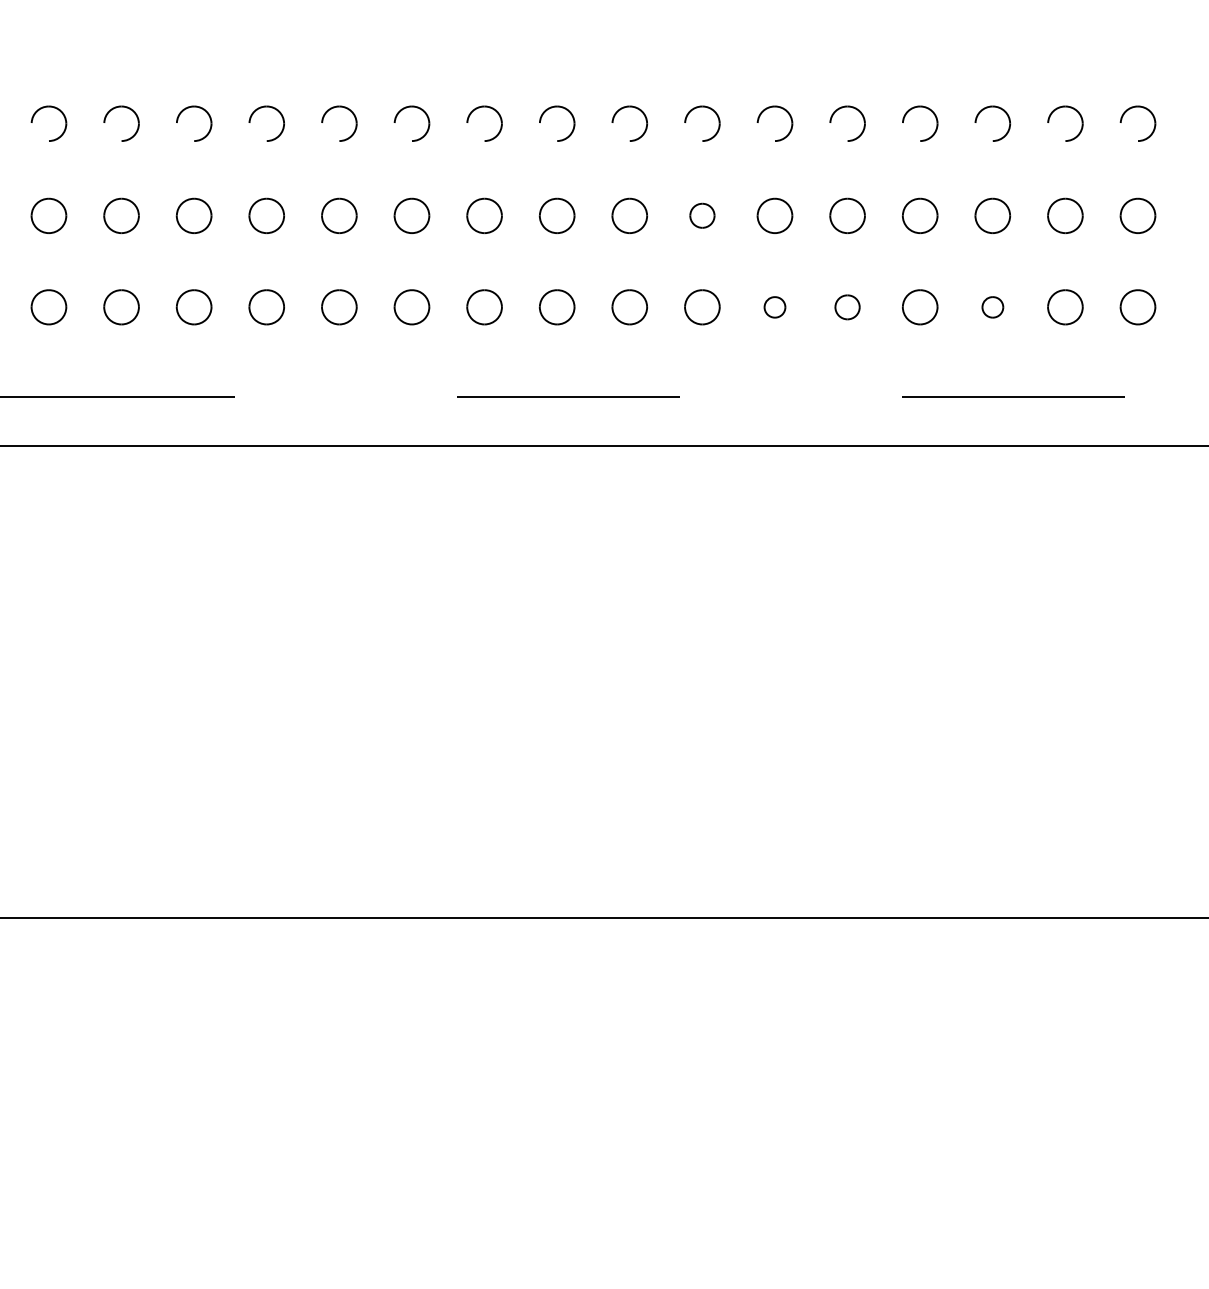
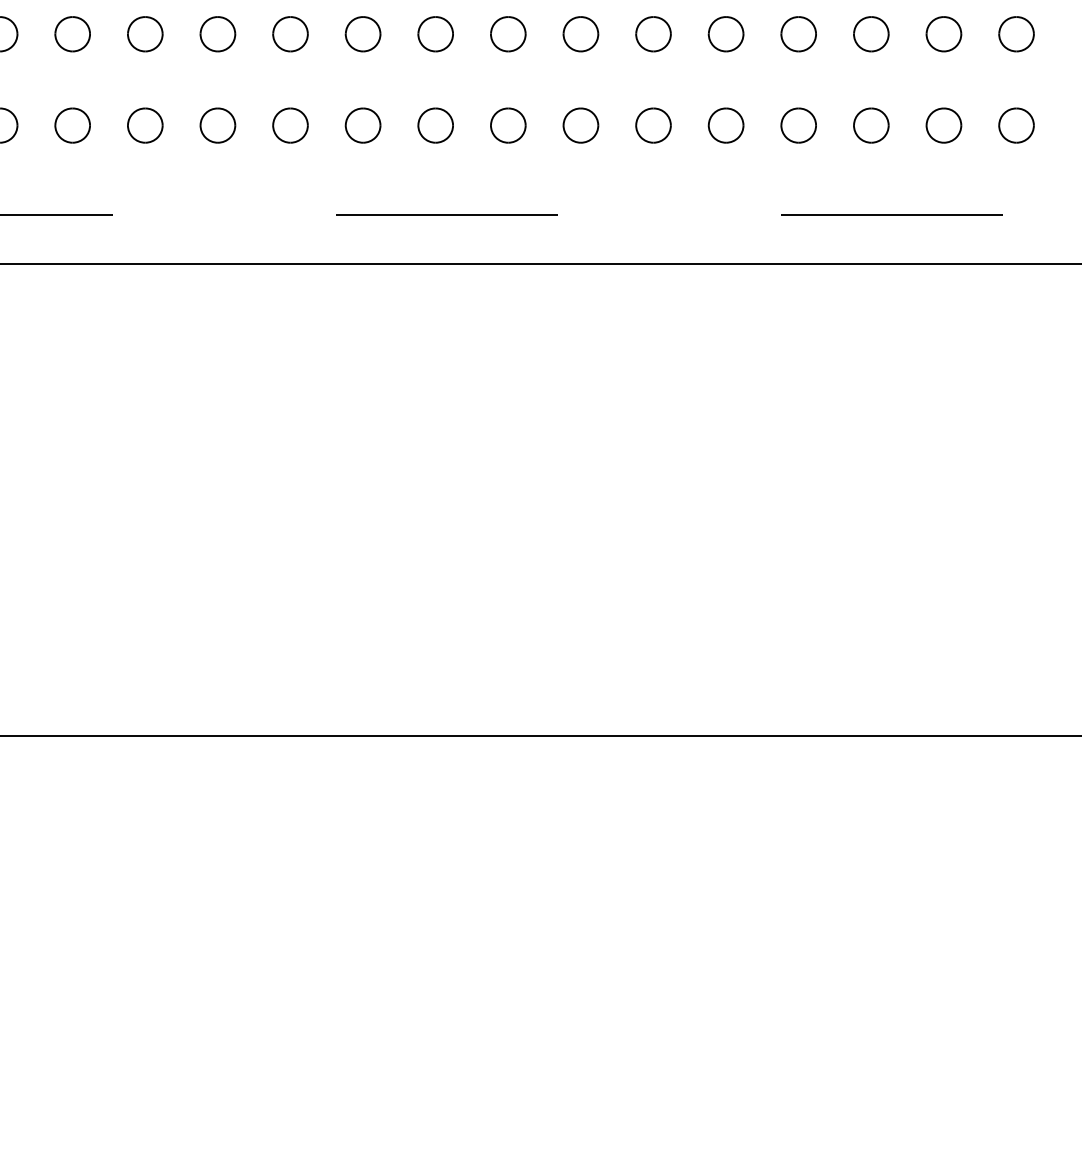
part: (702, 215) -> (581, 33), size x1.43
part: (774, 307) -> (653, 125), size x1.67
part: (847, 307) -> (726, 125), size x1.43
part: (992, 307) -> (871, 125), size x1.67

